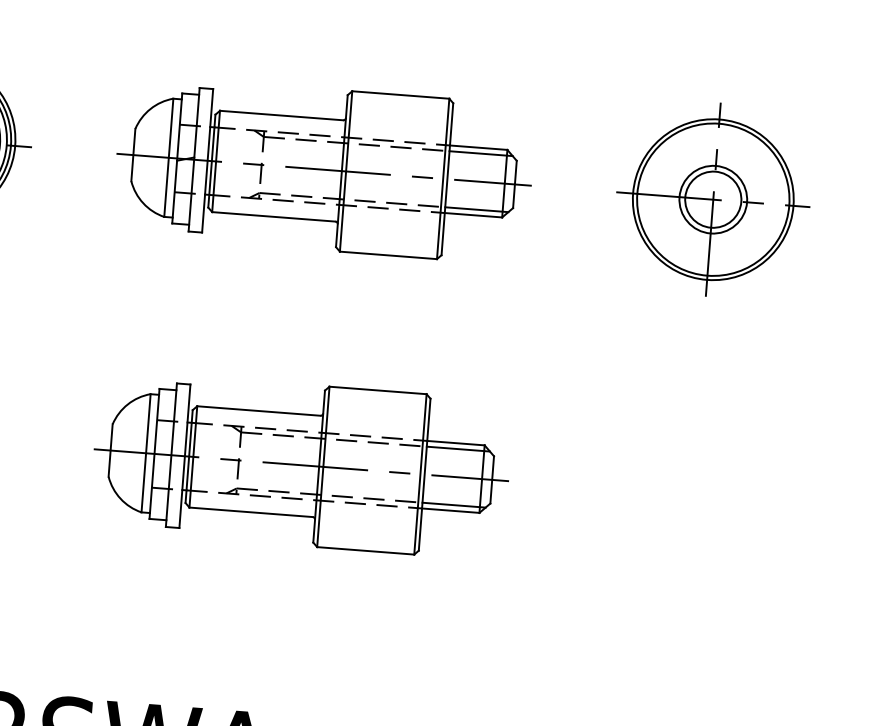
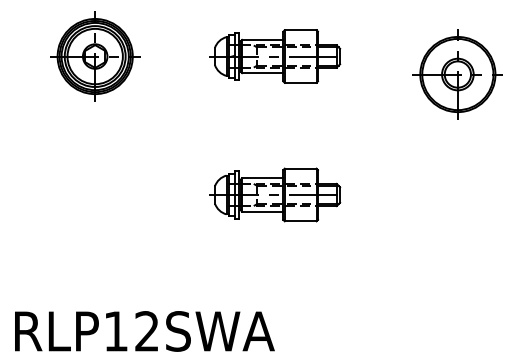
part: (324, 169) -> (277, 56), size x0.7
part: (712, 199) -> (457, 74), moved
part: (301, 464) -> (277, 194), size x0.7

